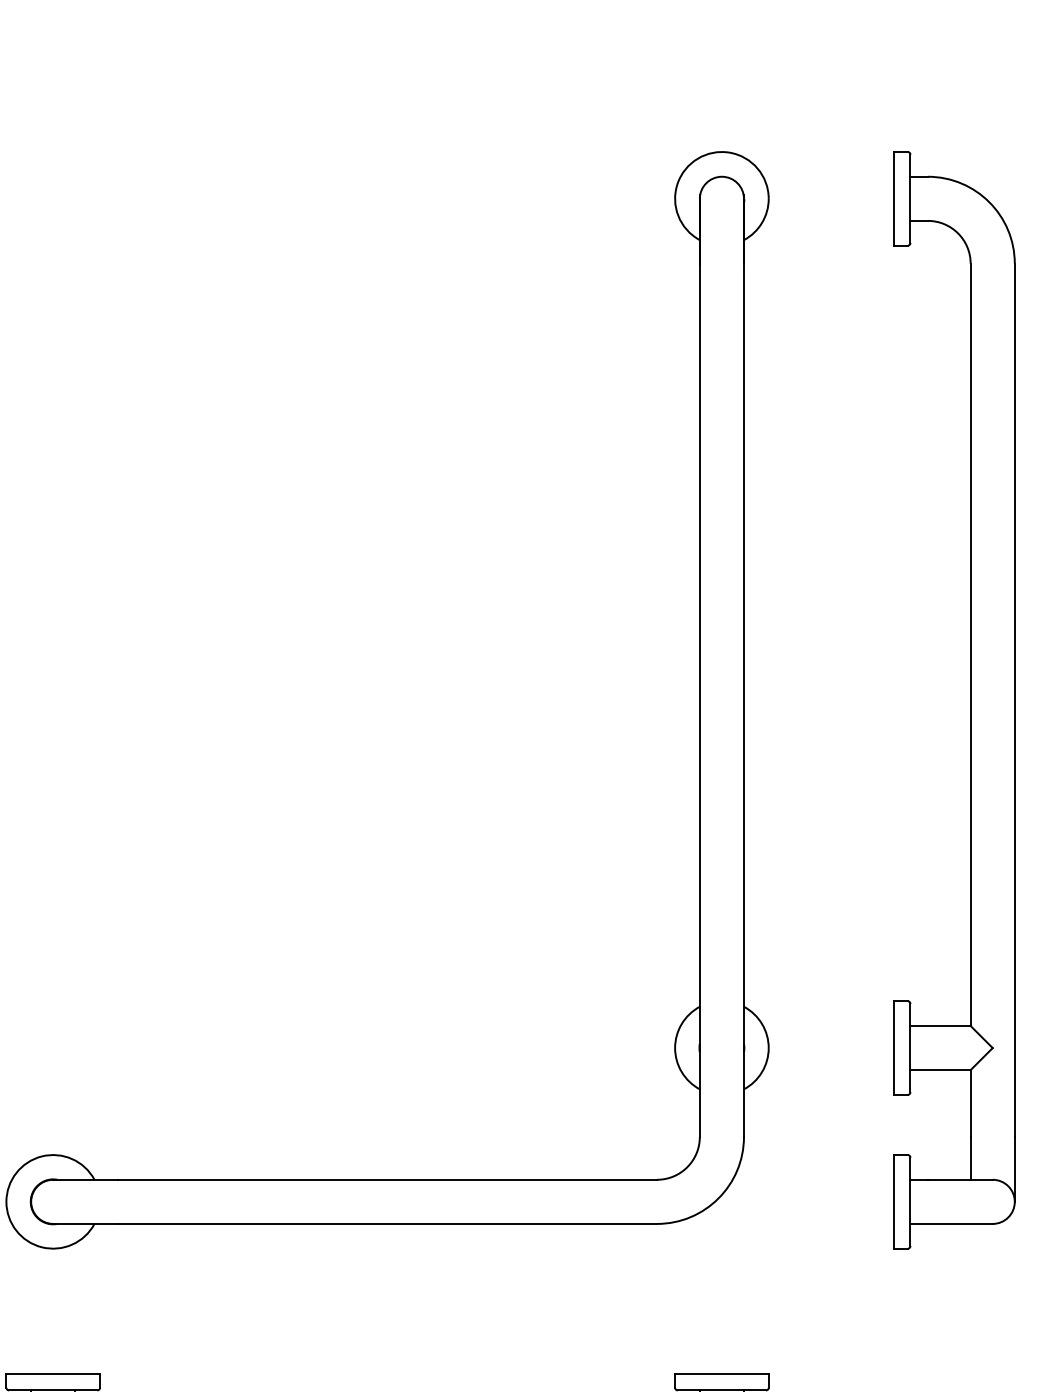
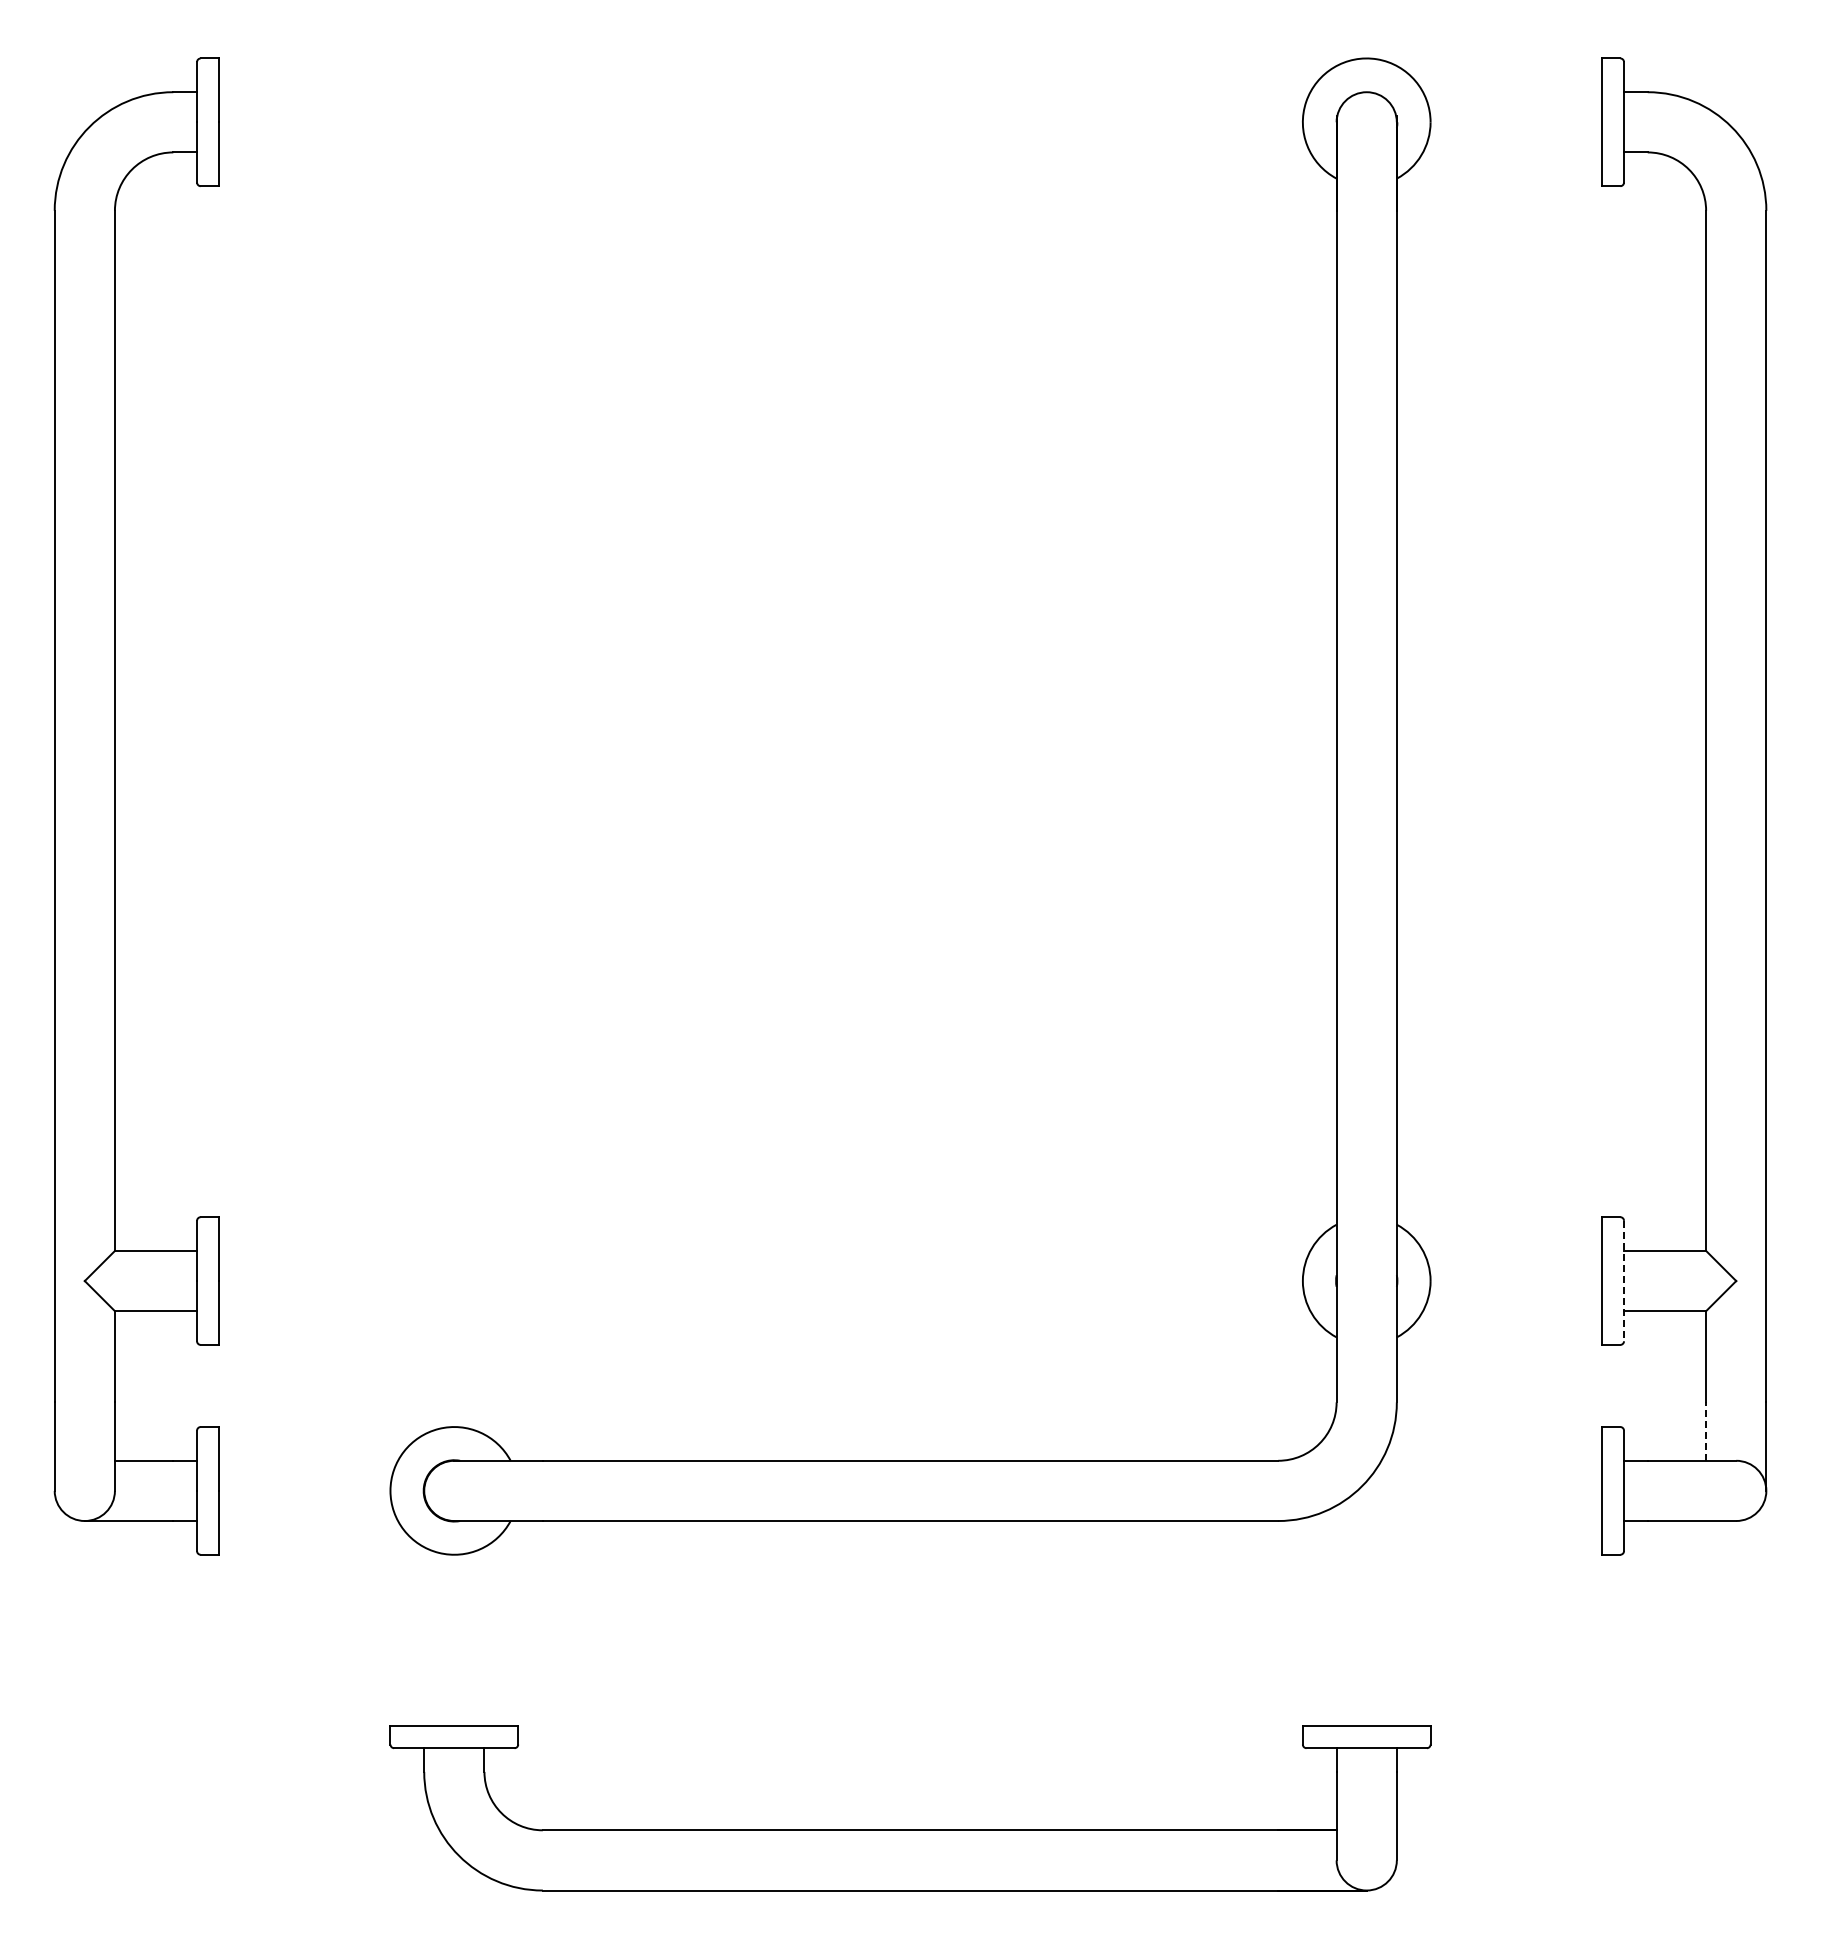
line: (910, 1048) -> (1624, 1281), solid -> dashed
line: (970, 1158) -> (1706, 1431), solid -> dashed

